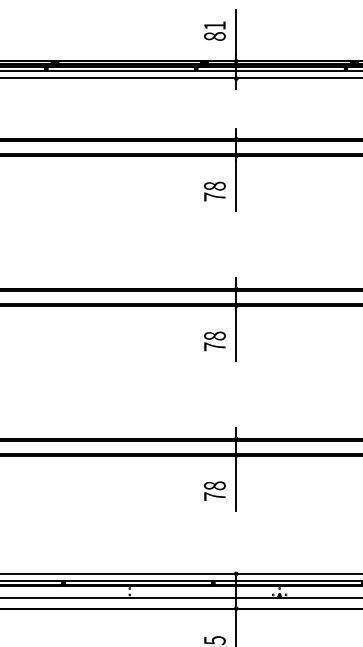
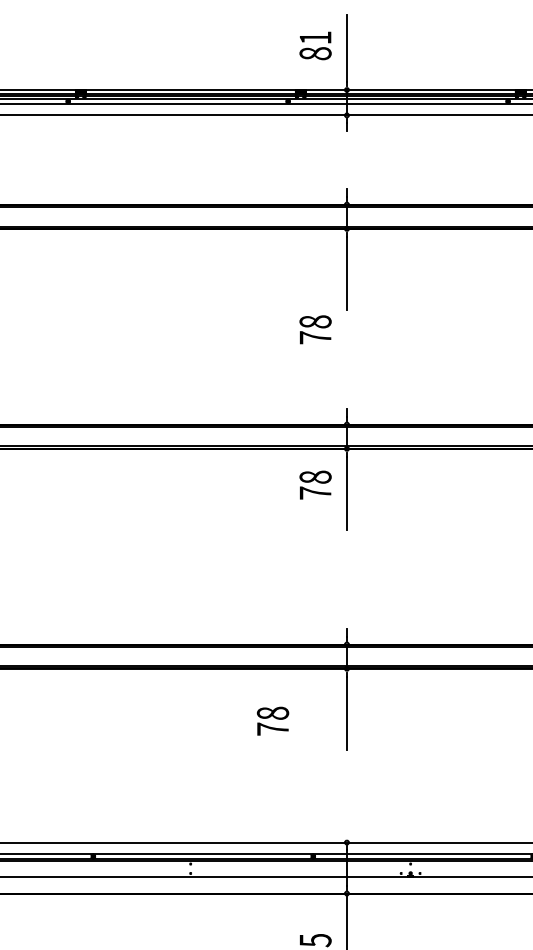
text: (214, 191) -> (314, 329), moved
text: (214, 341) -> (314, 485), moved
text: (214, 490) -> (272, 720), moved

